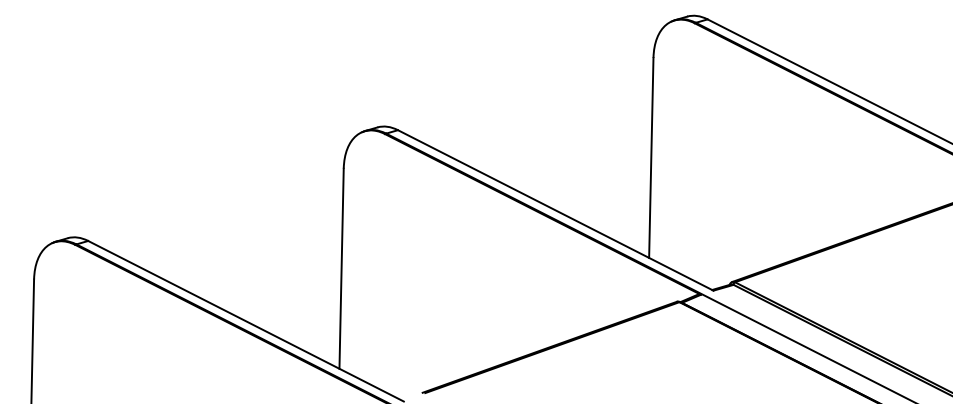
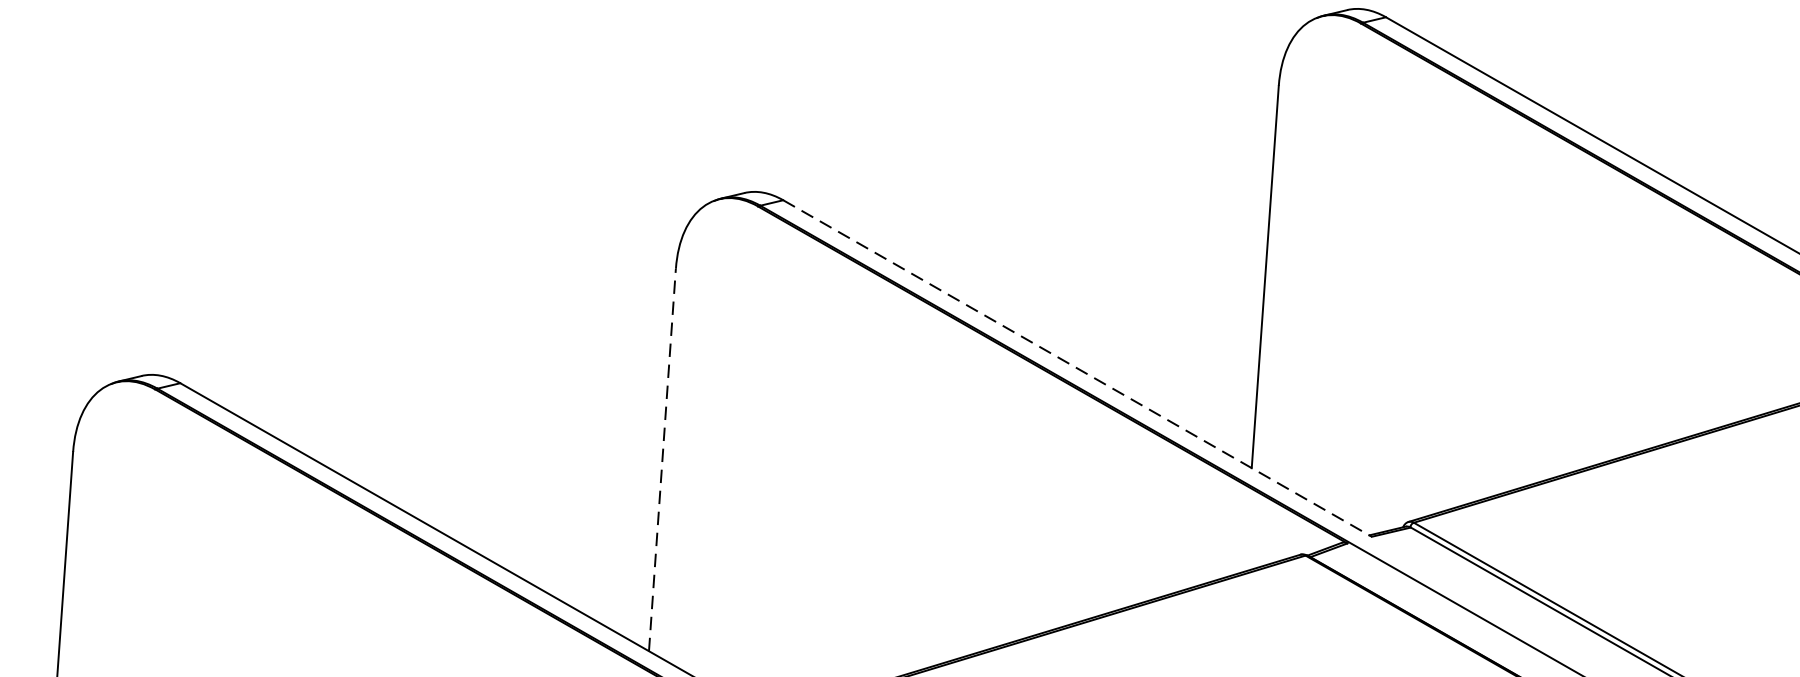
line: (555, 210) -> (1077, 368), solid -> dashed
line: (341, 268) -> (662, 459), solid -> dashed

